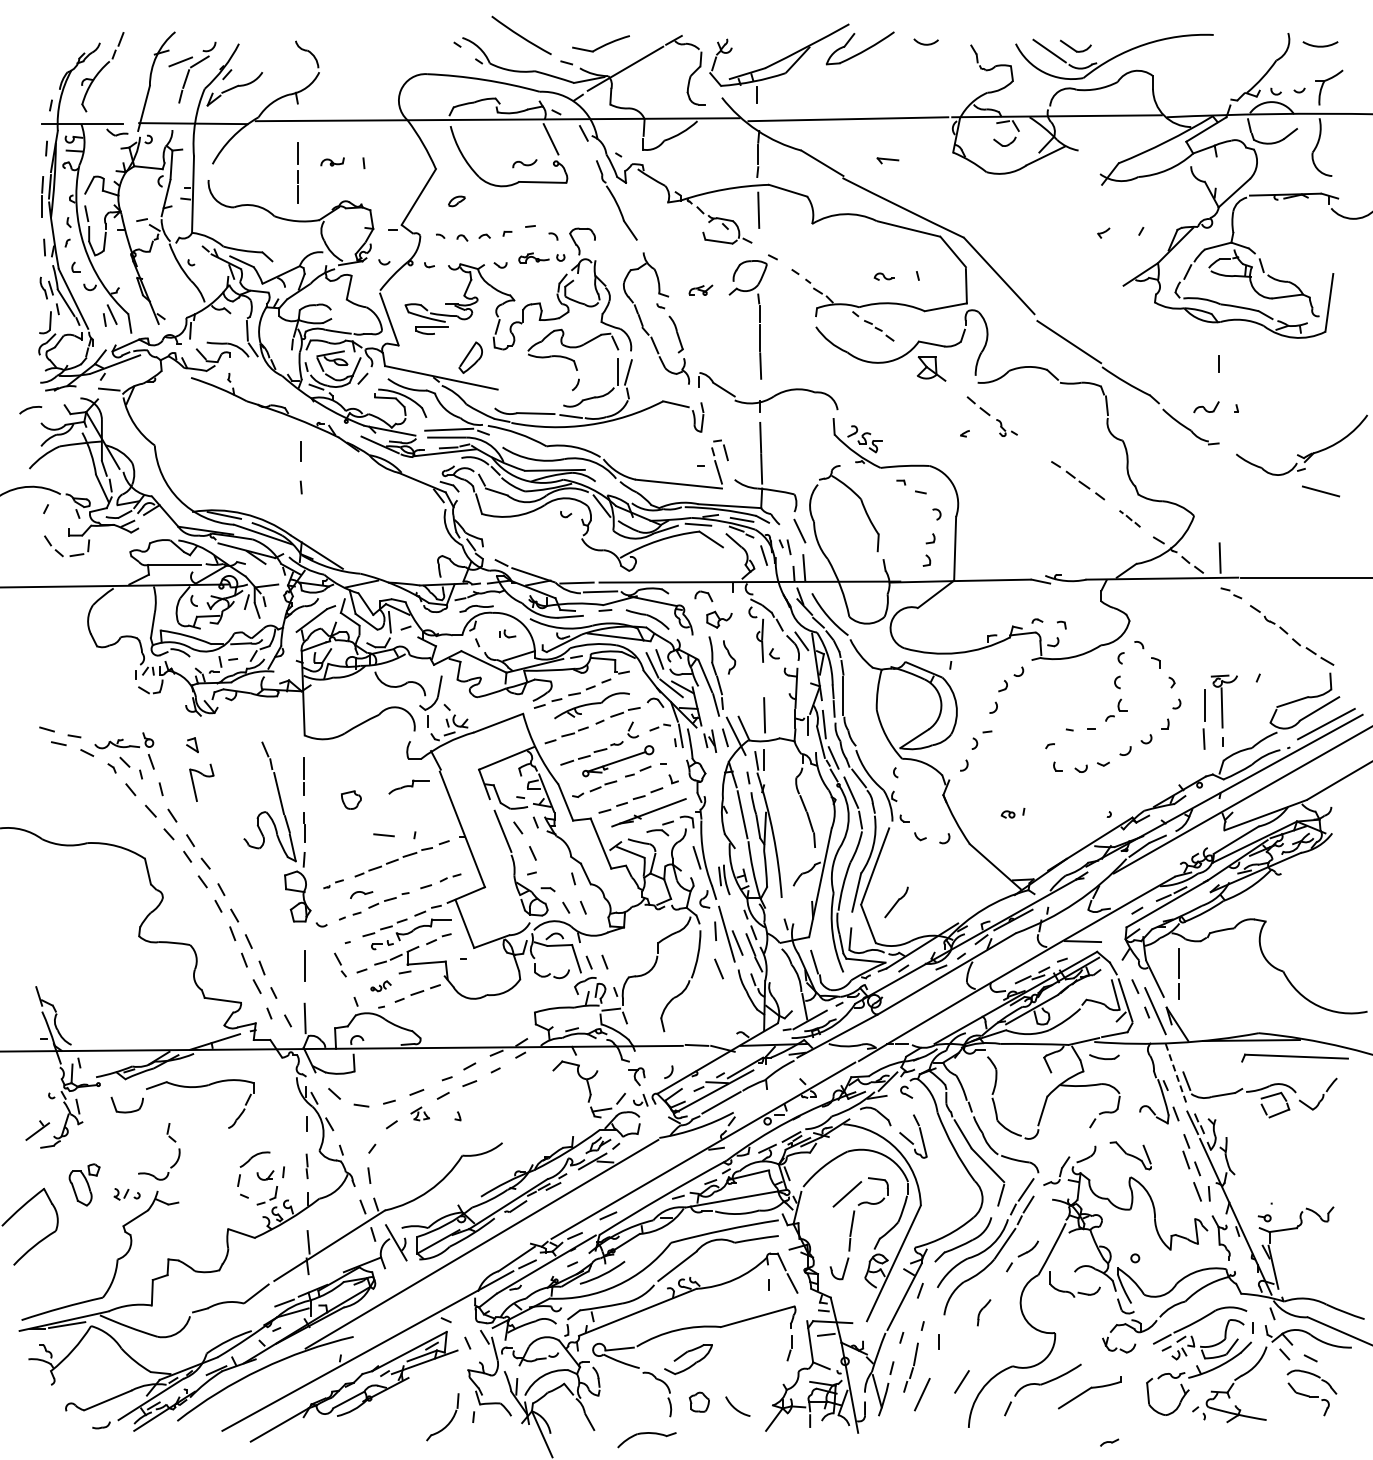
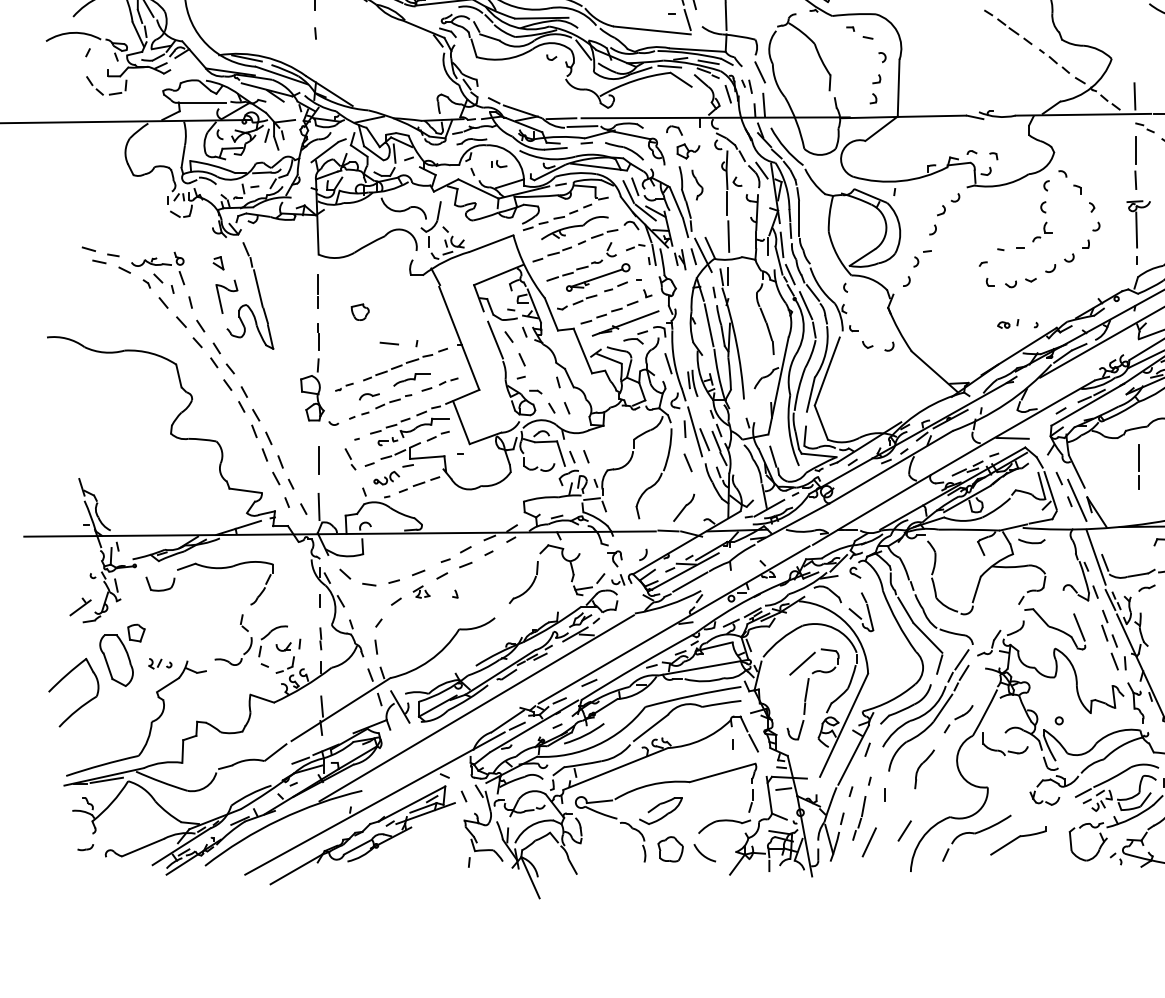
part: (1129, 518) -> (1054, 61), size x1.67
line: (763, 677) -> (727, 202), added
part: (1203, 719) -> (1135, 162), moved
part: (408, 786) -> (411, 379), moved
part: (279, 800) -> (258, 294), moved
part: (1012, 813) -> (1007, 324), moved
part: (896, 902) -> (684, 507), moved
line: (1178, 973) -> (1138, 466), moved
part: (380, 986) -> (386, 478), size x1.43
line: (1176, 1074) -> (1096, 556), dashed -> solid
part: (168, 1137) -> (241, 627), moved
part: (1130, 1155) -> (1055, 629), size x1.67
part: (84, 1184) -> (122, 655), size x1.67
part: (983, 1312) -> (923, 769), size x1.67
part: (699, 1401) -> (670, 848), size x1.43
part: (448, 1422) -> (528, 587), moved
part: (101, 1425) -> (85, 847), moved
part: (644, 1434) -> (722, 821), moved
part: (1109, 1442) -> (1146, 588), moved

